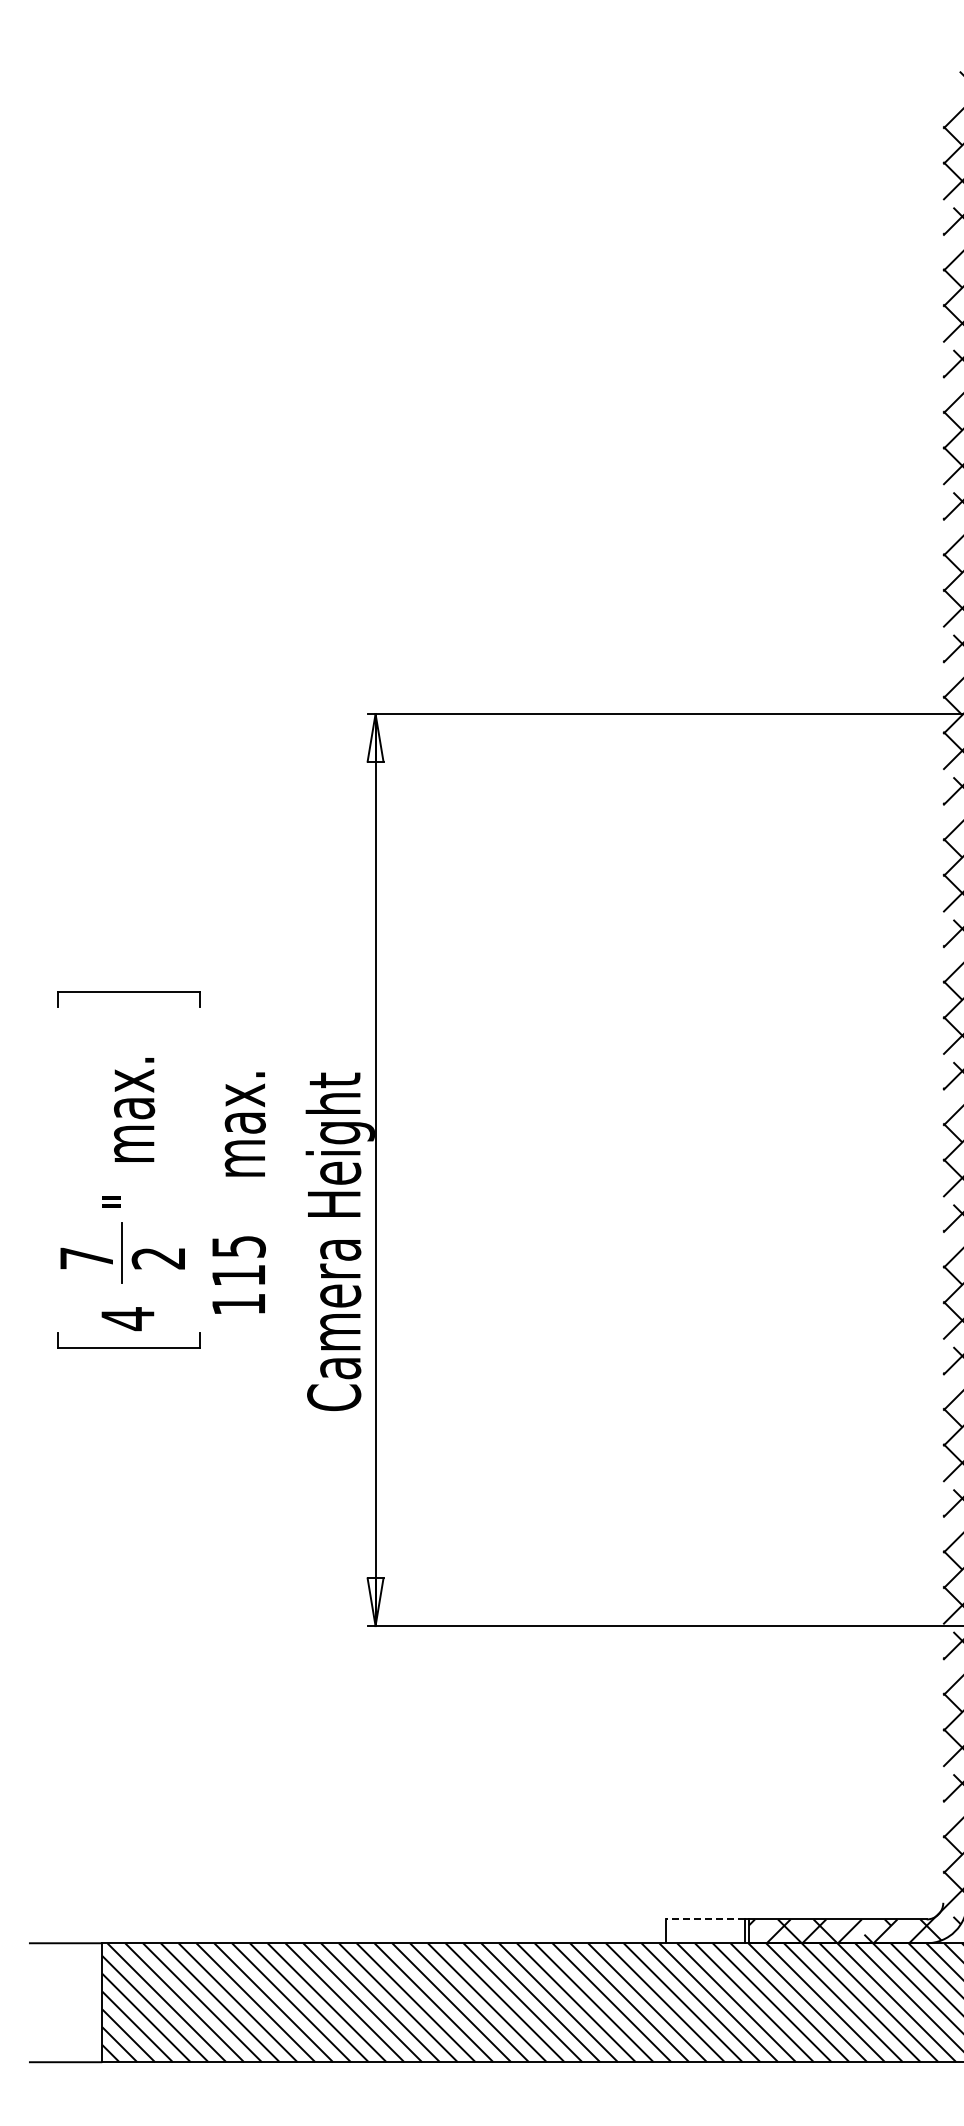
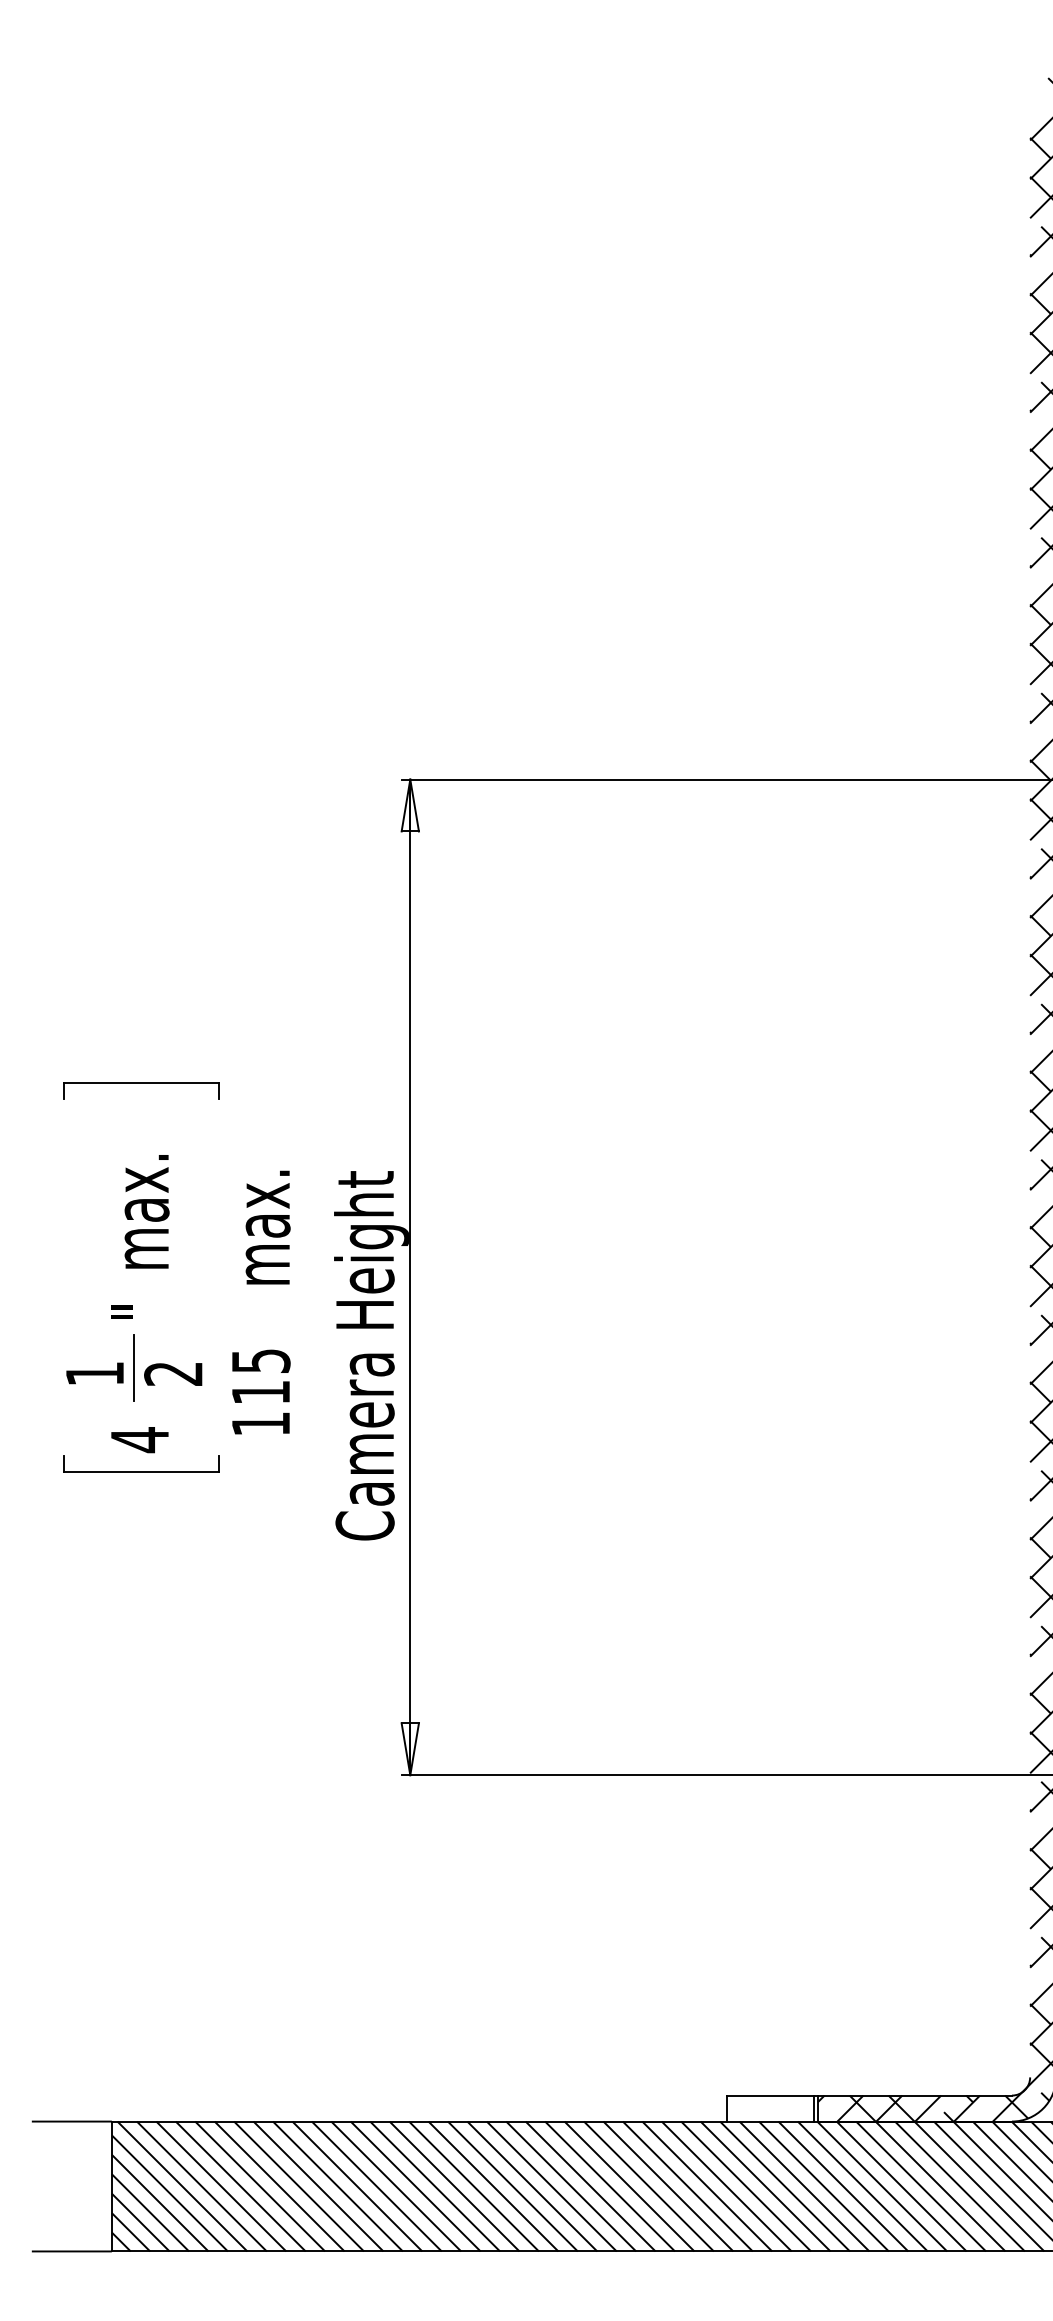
text: (86, 1258) -> (94, 1373), 7 -> 1
line: (705, 1919) -> (770, 2095), dashed -> solid

